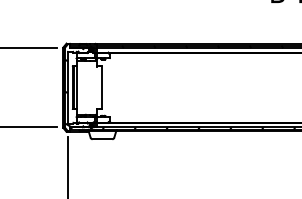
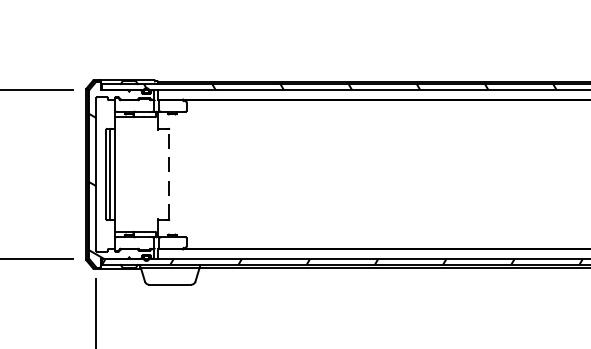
line: (102, 87) -> (170, 173), solid -> dashed

